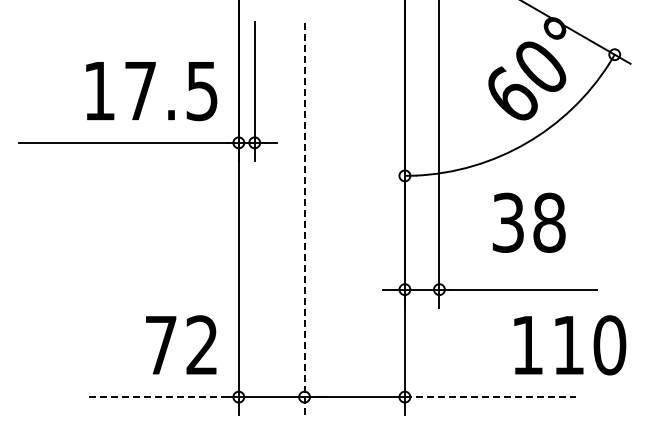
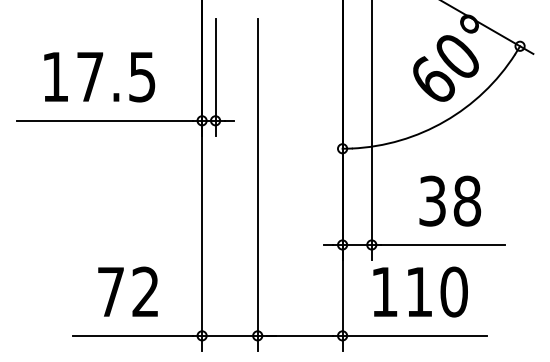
text: (151, 91) -> (99, 77), moved
line: (304, 219) -> (257, 185), dashed -> solid
text: (528, 222) -> (449, 200), moved
text: (181, 344) -> (128, 291), moved
text: (570, 345) -> (420, 292), moved
line: (157, 397) -> (133, 336), dashed -> solid
line: (490, 397) -> (414, 336), dashed -> solid

